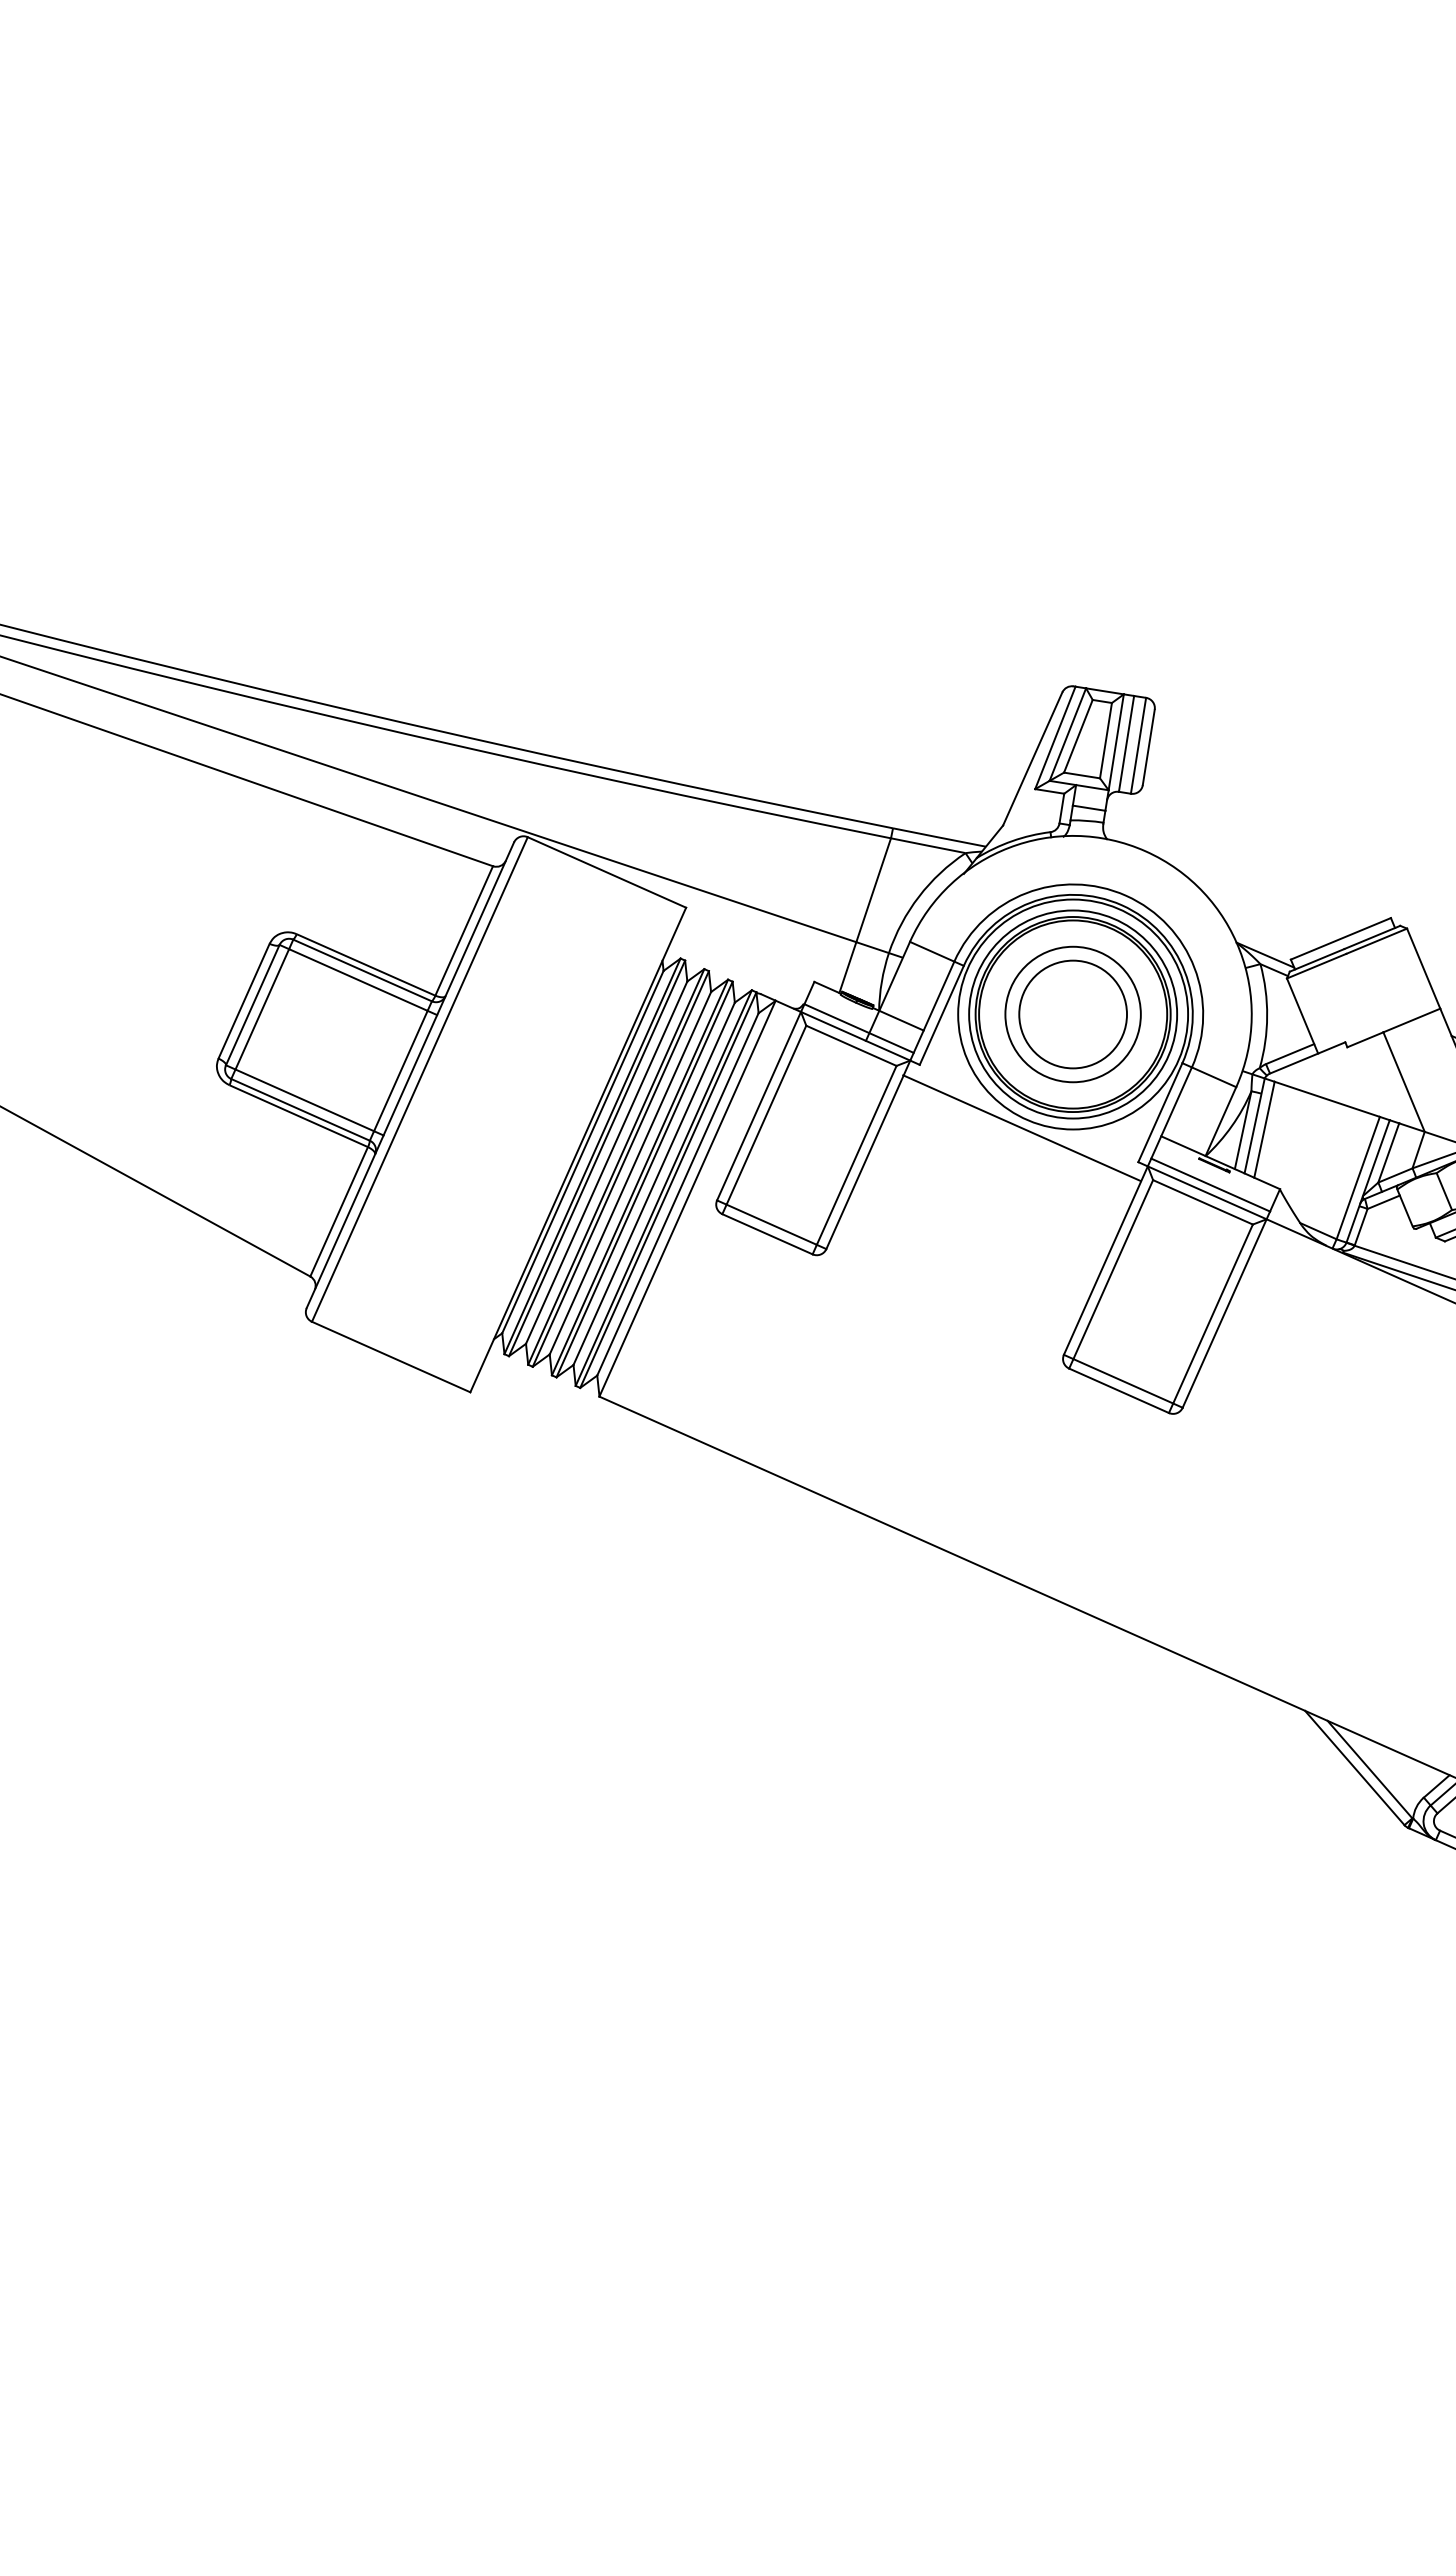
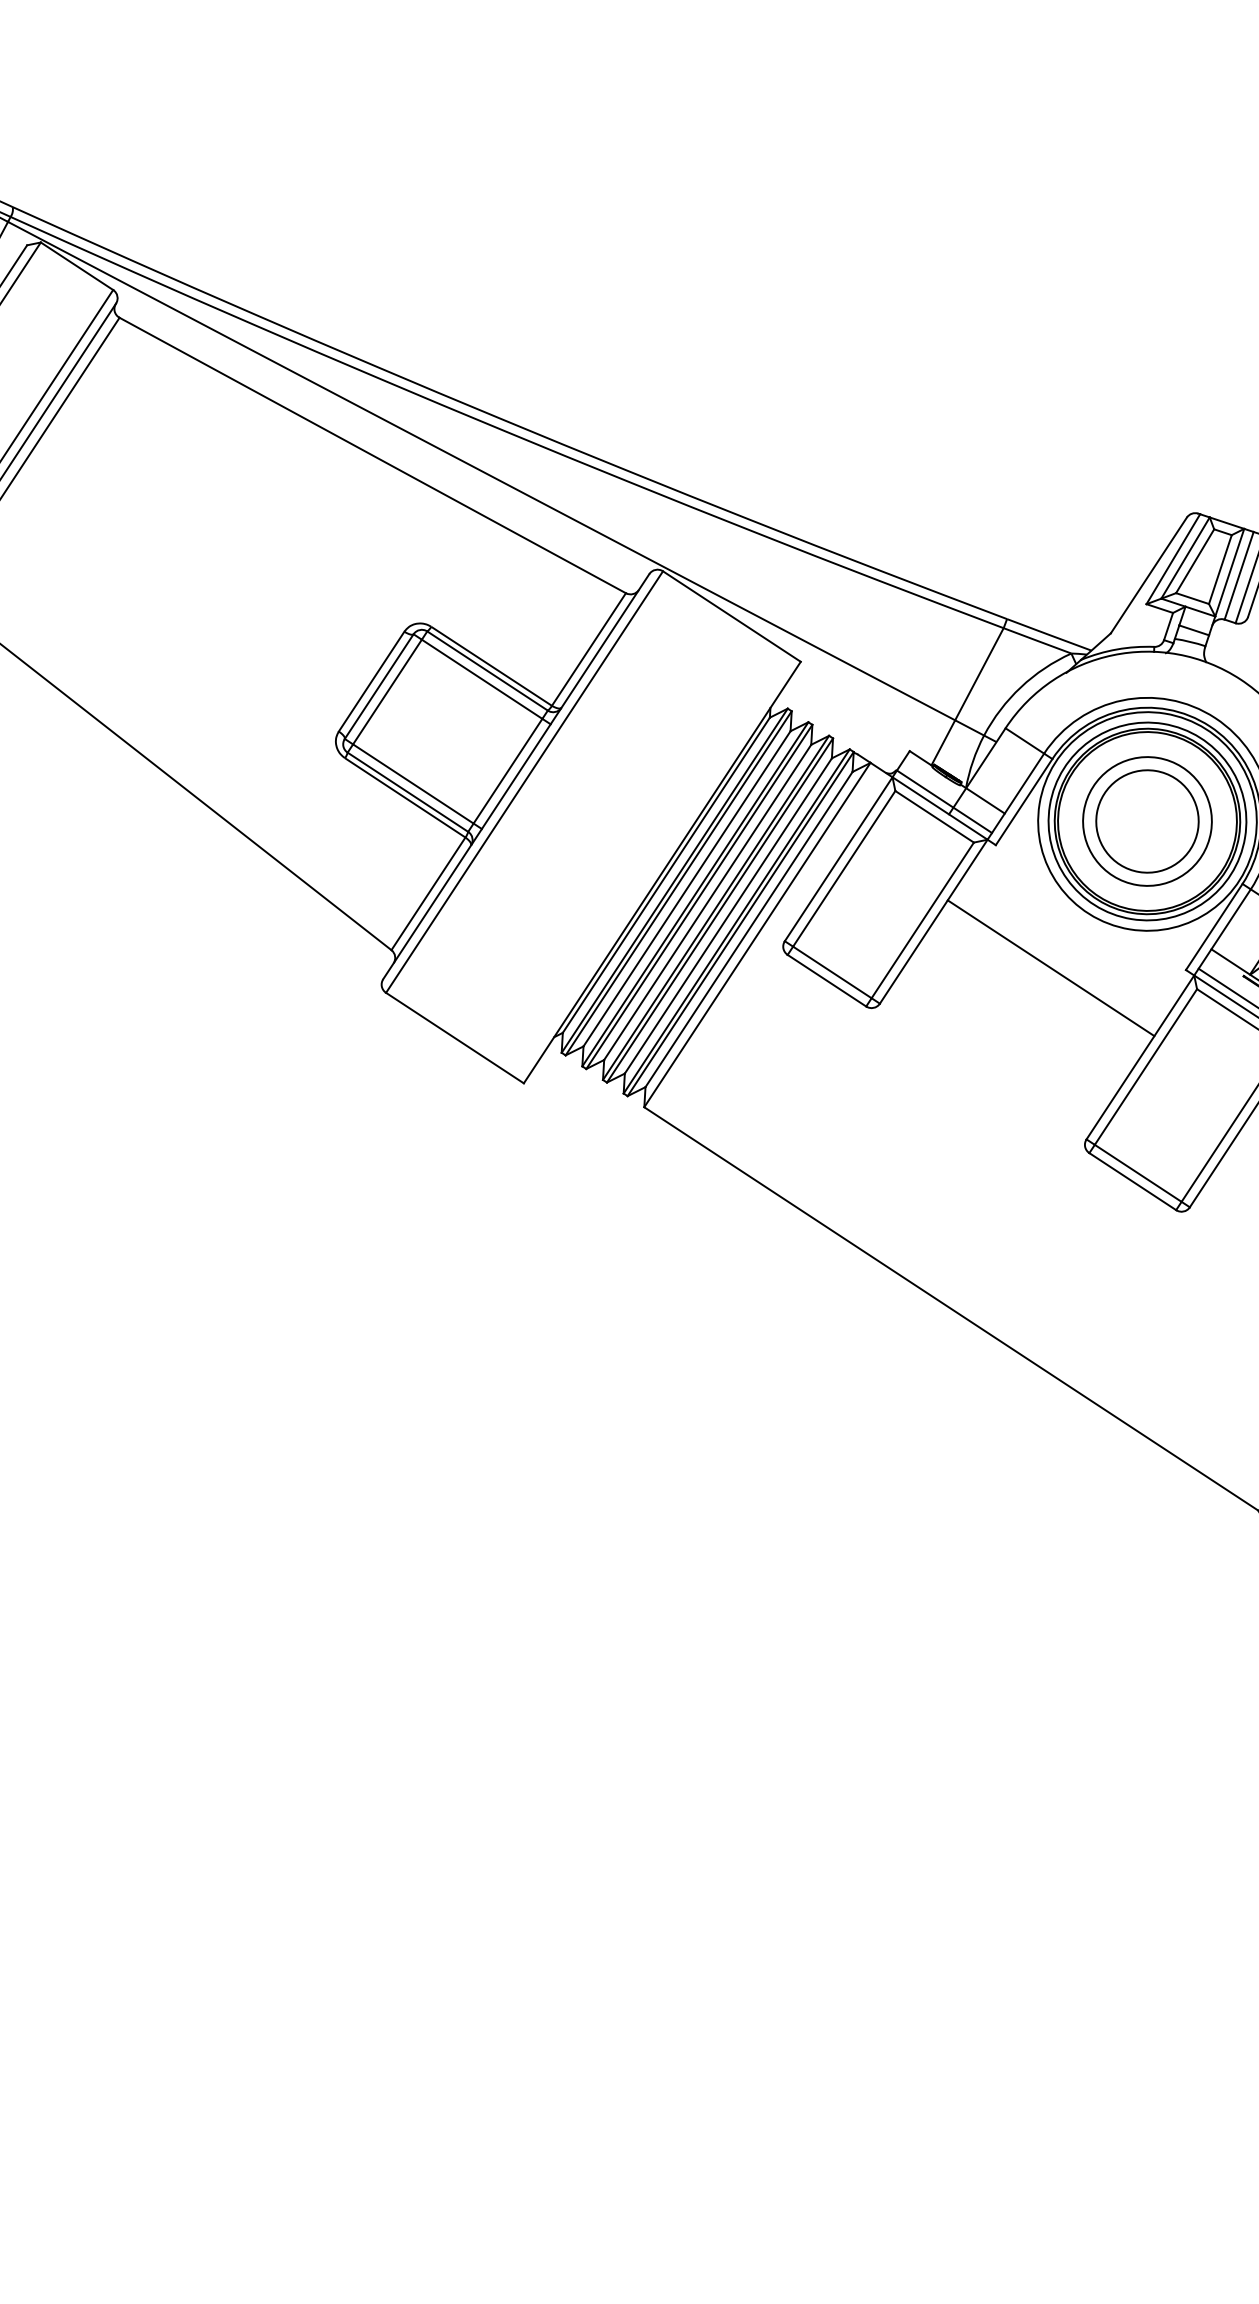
line: (1021, 1128) -> (1050, 968), moved

